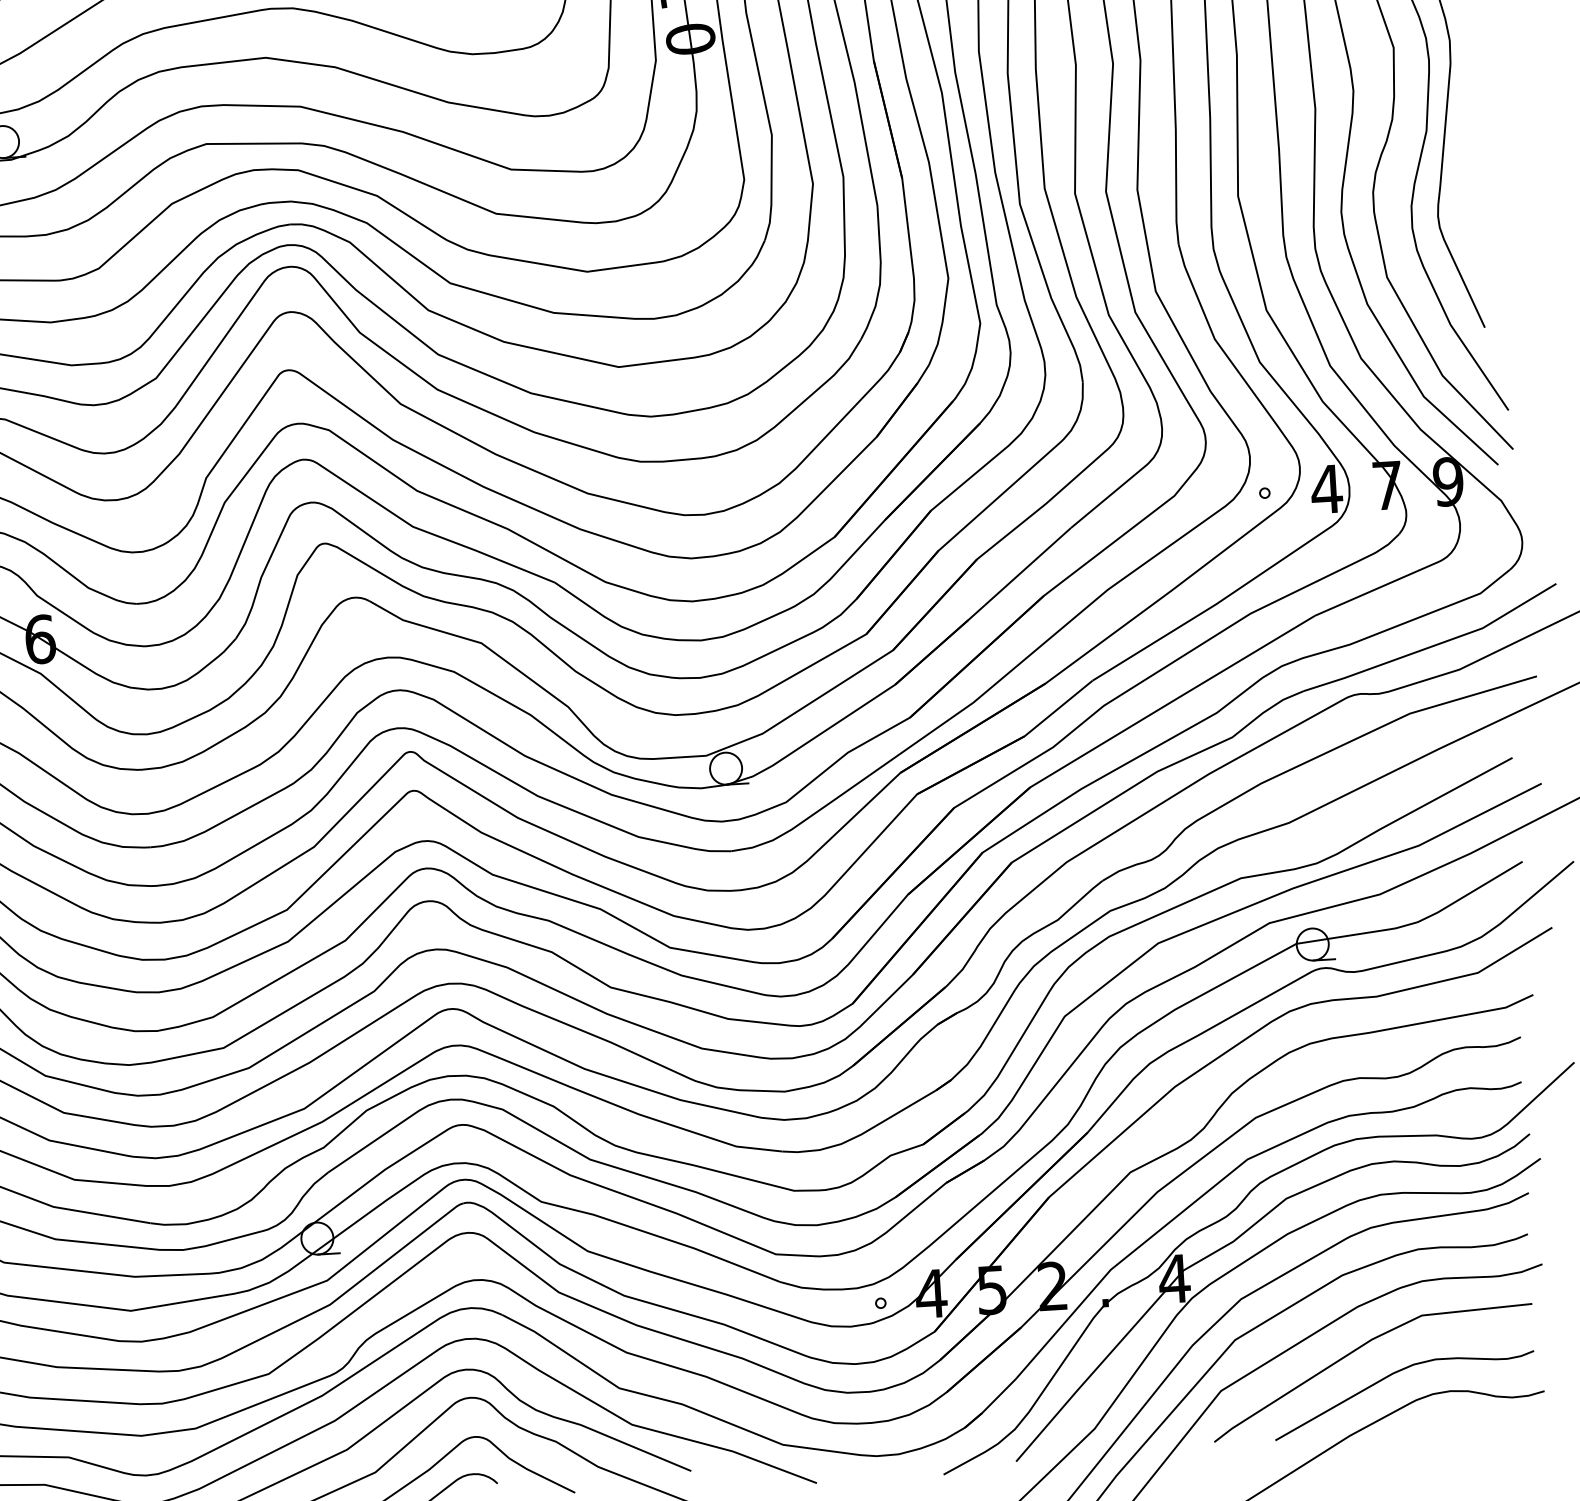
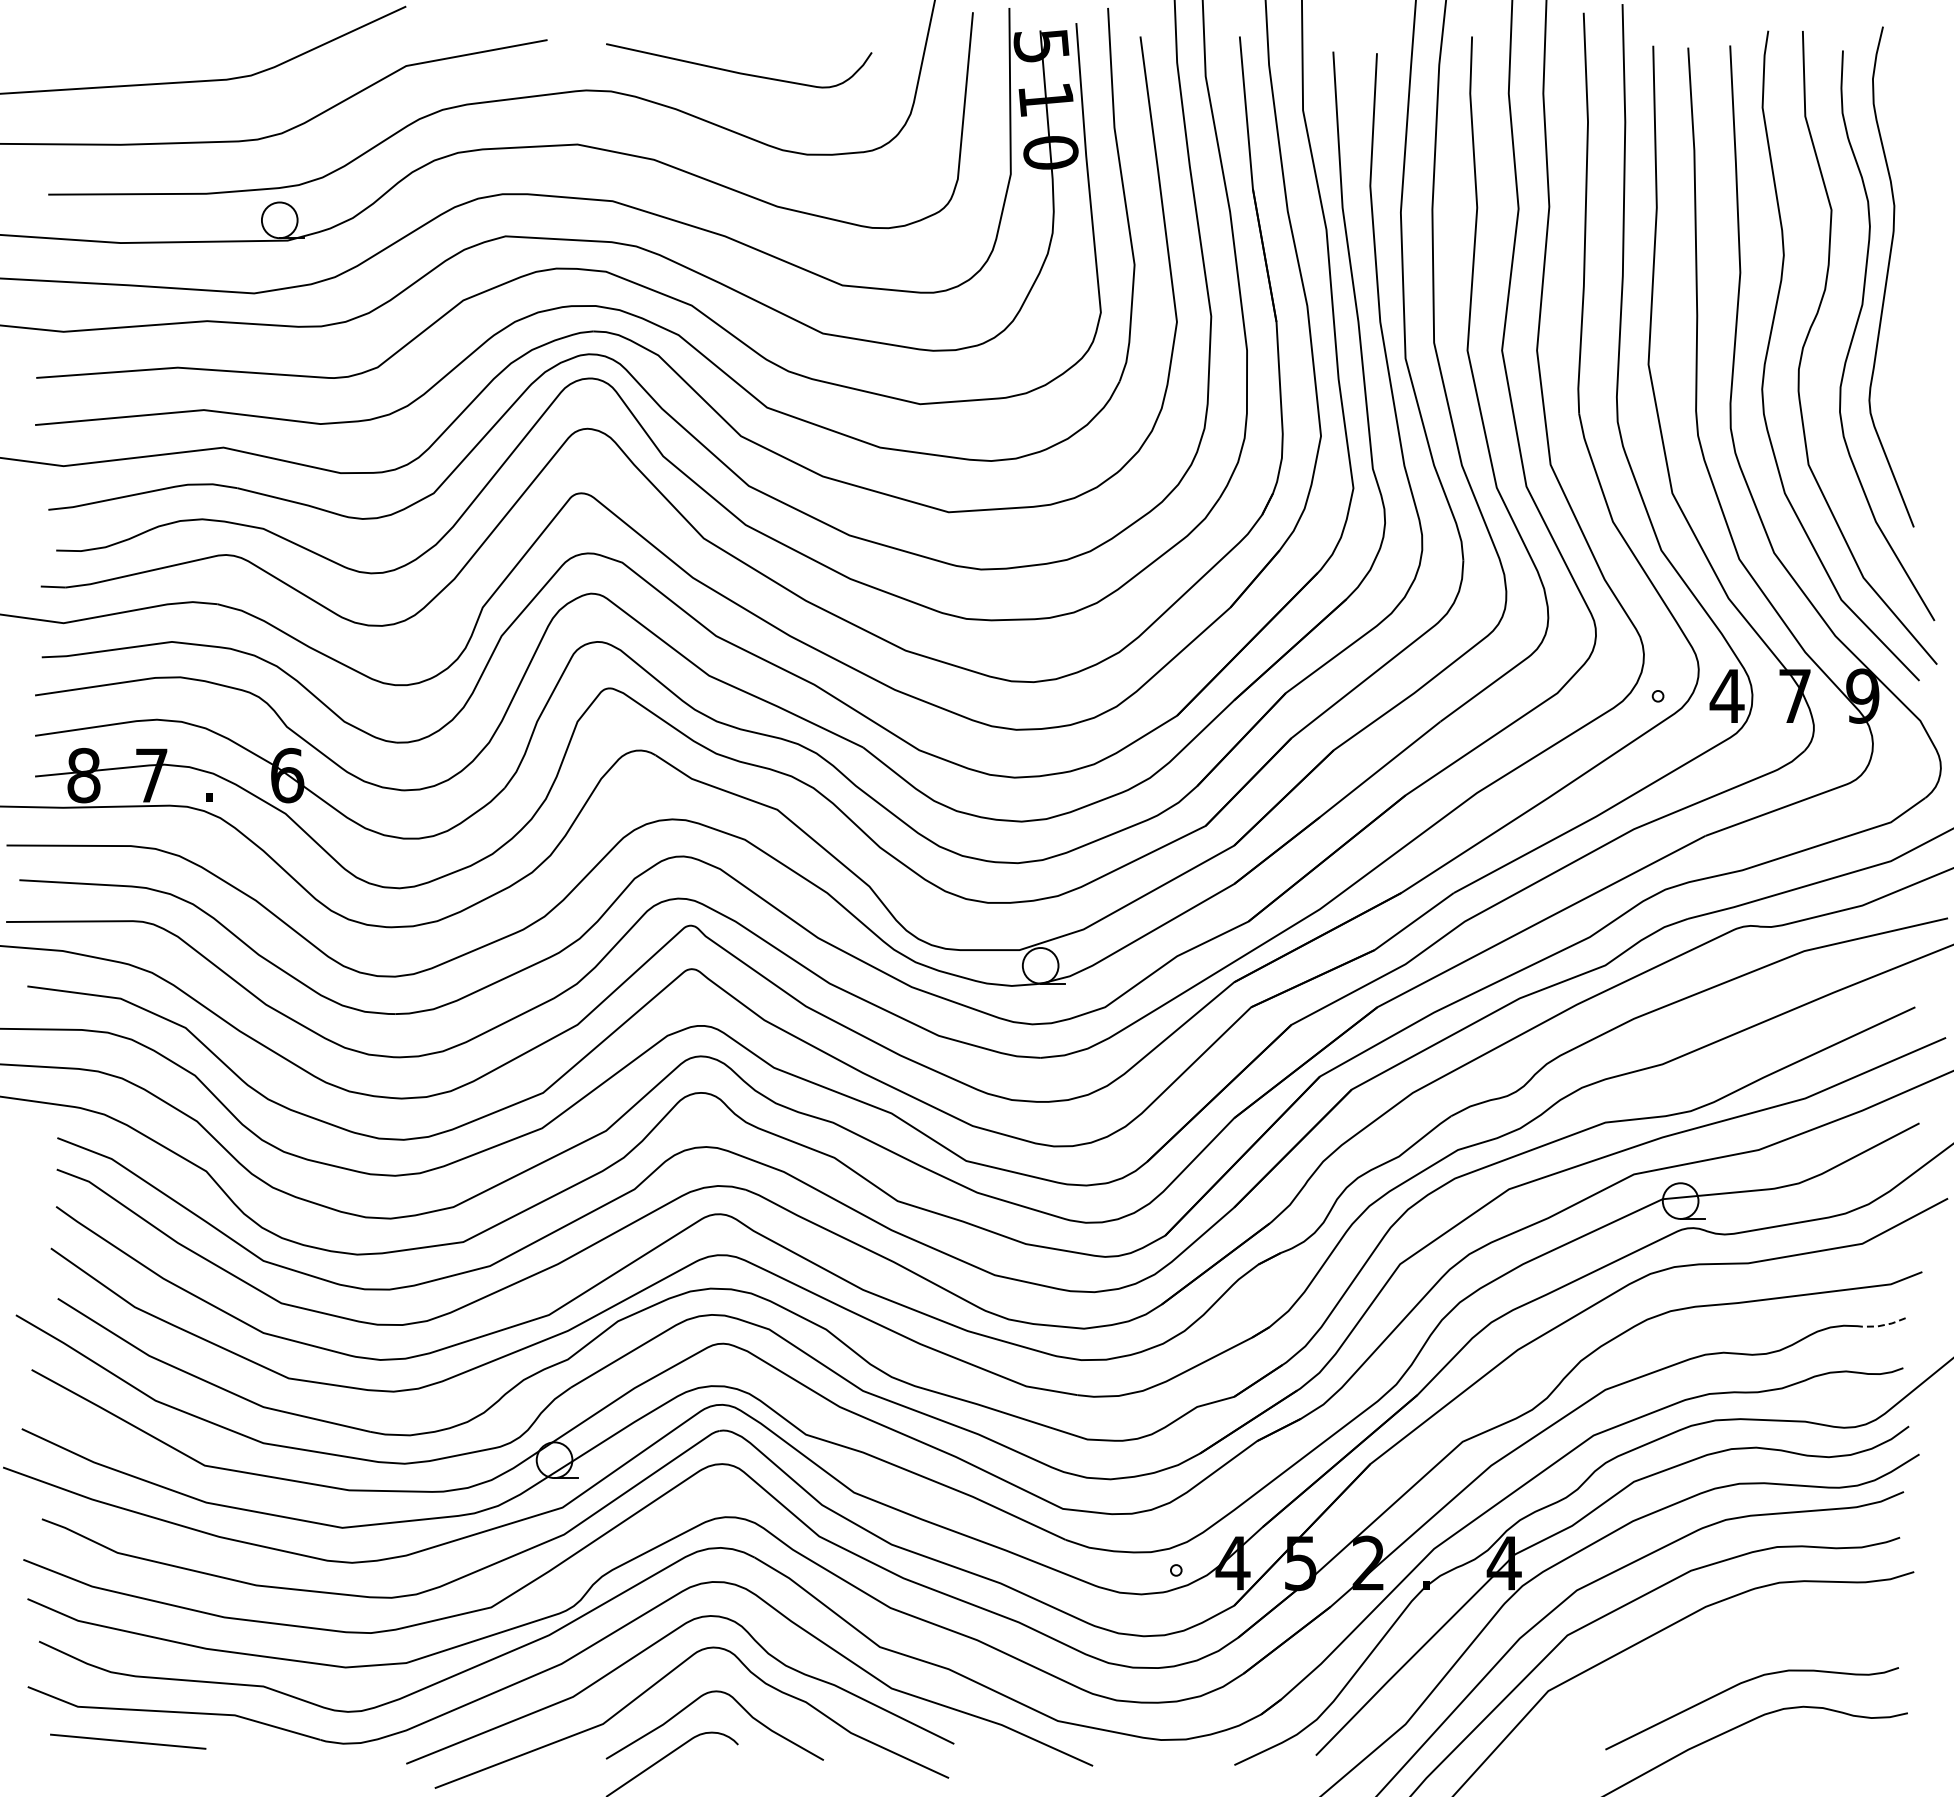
line: (1502, 1044) -> (1884, 1325), solid -> dashed
line: (1358, 1349) -> (1703, 1654), removed

